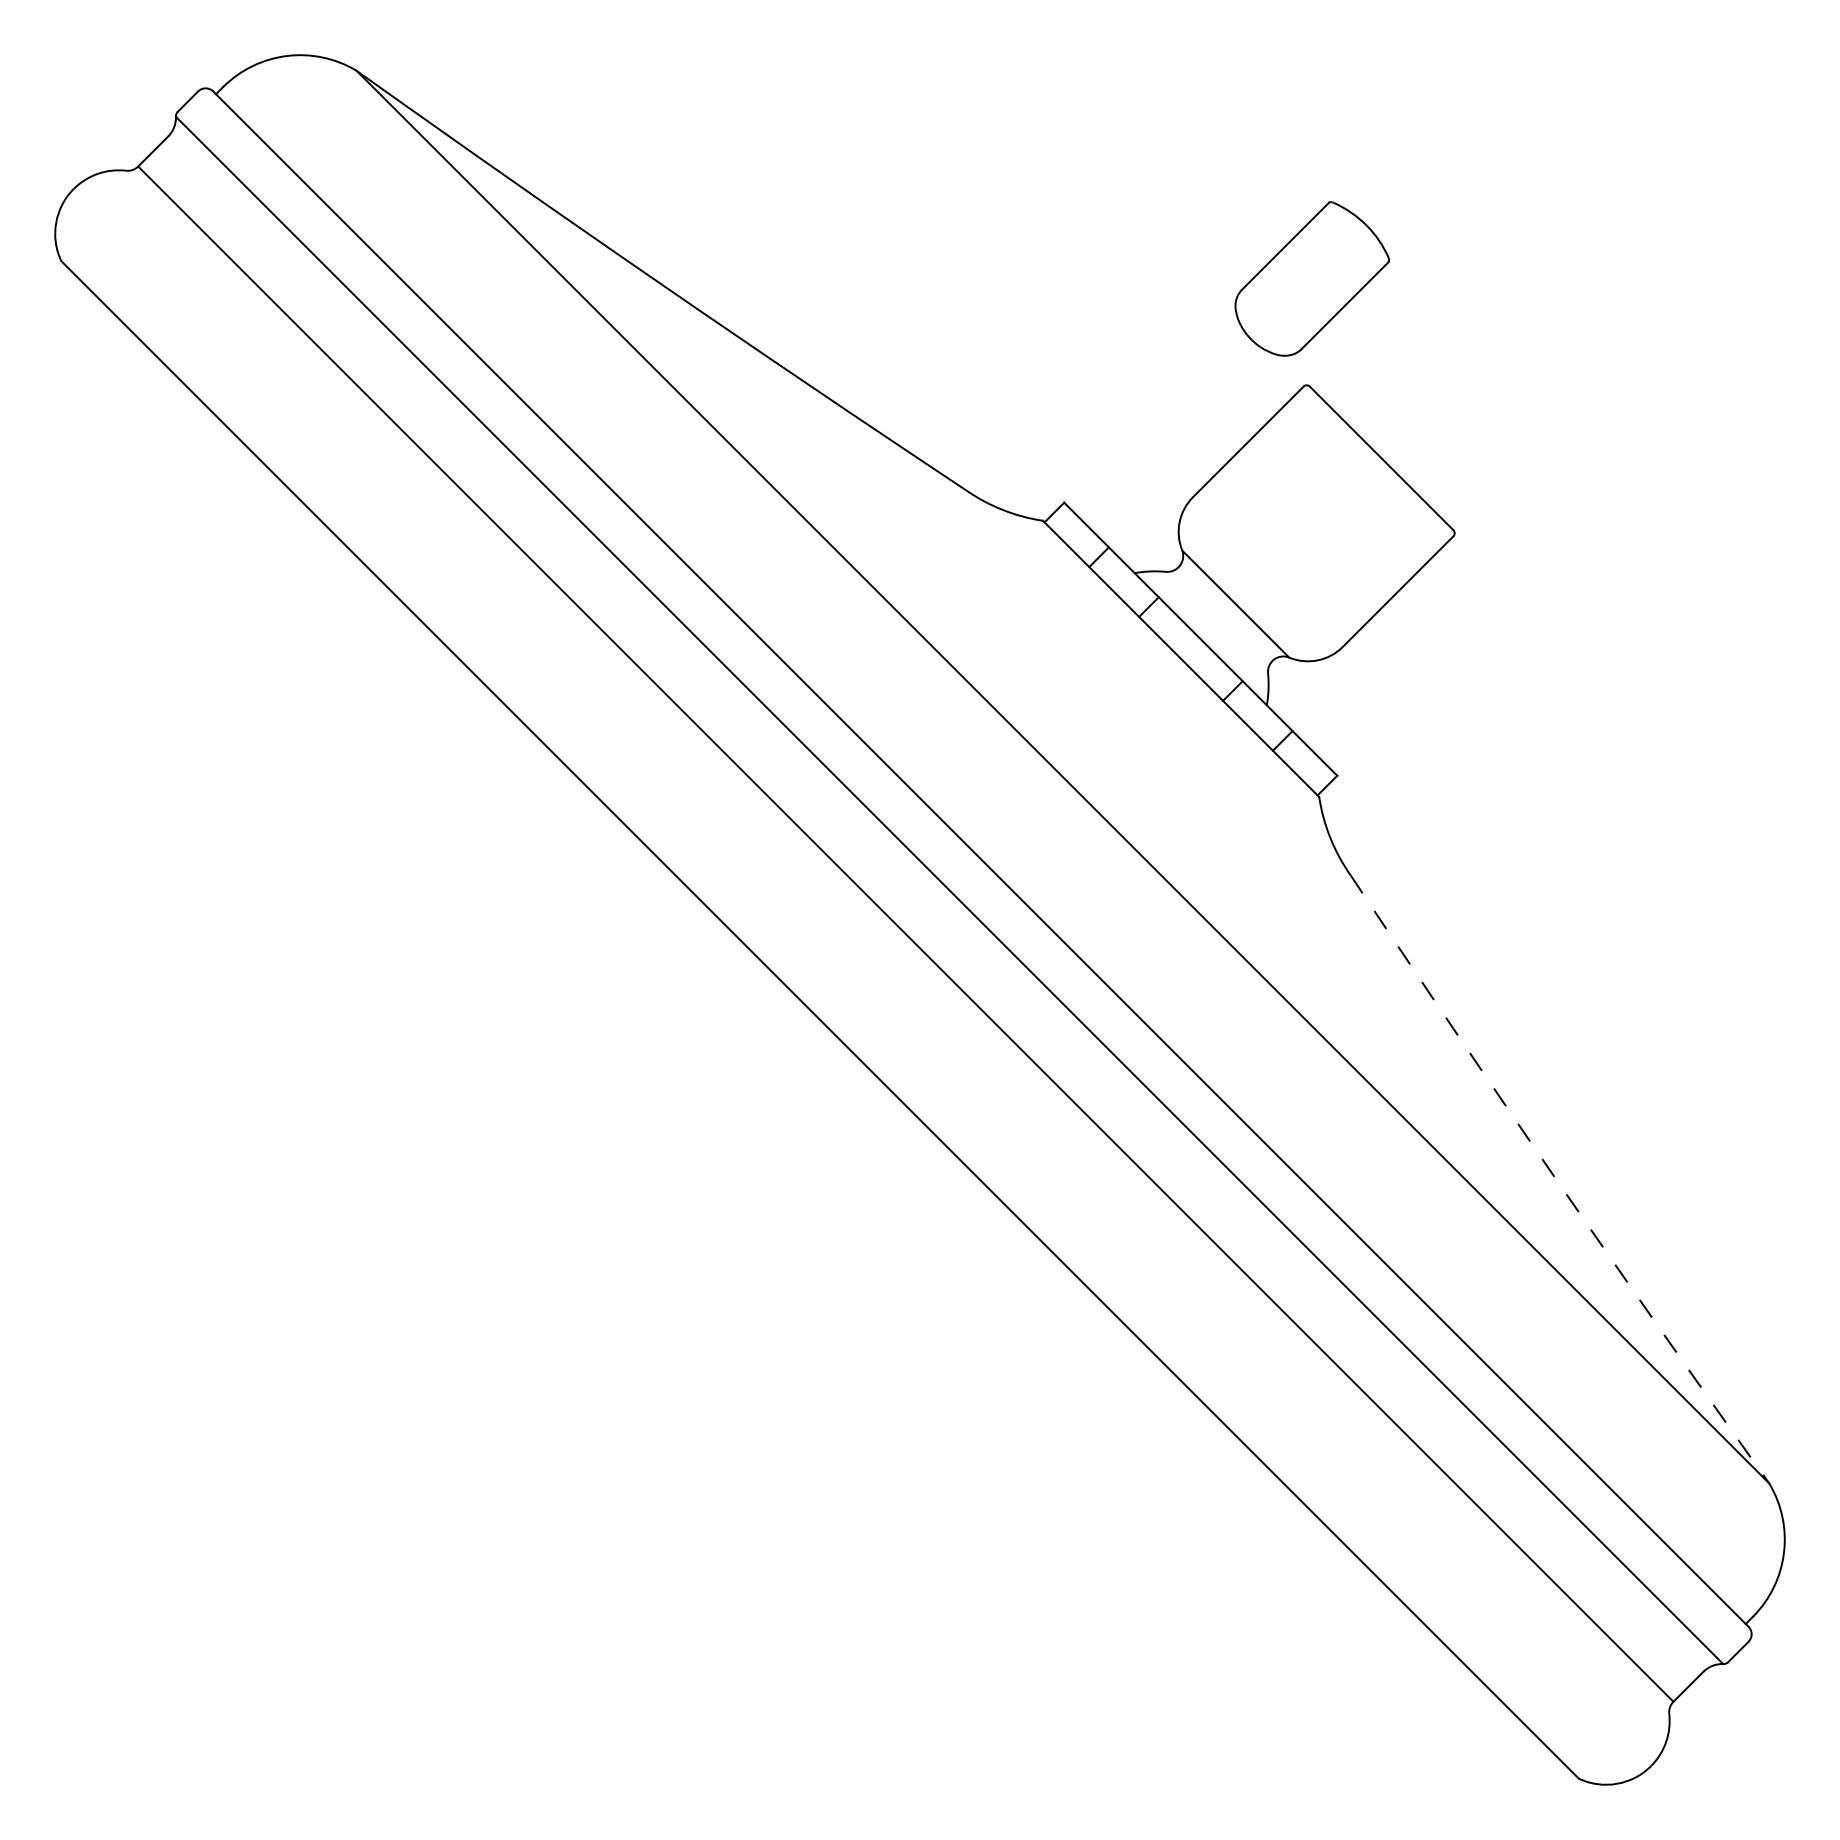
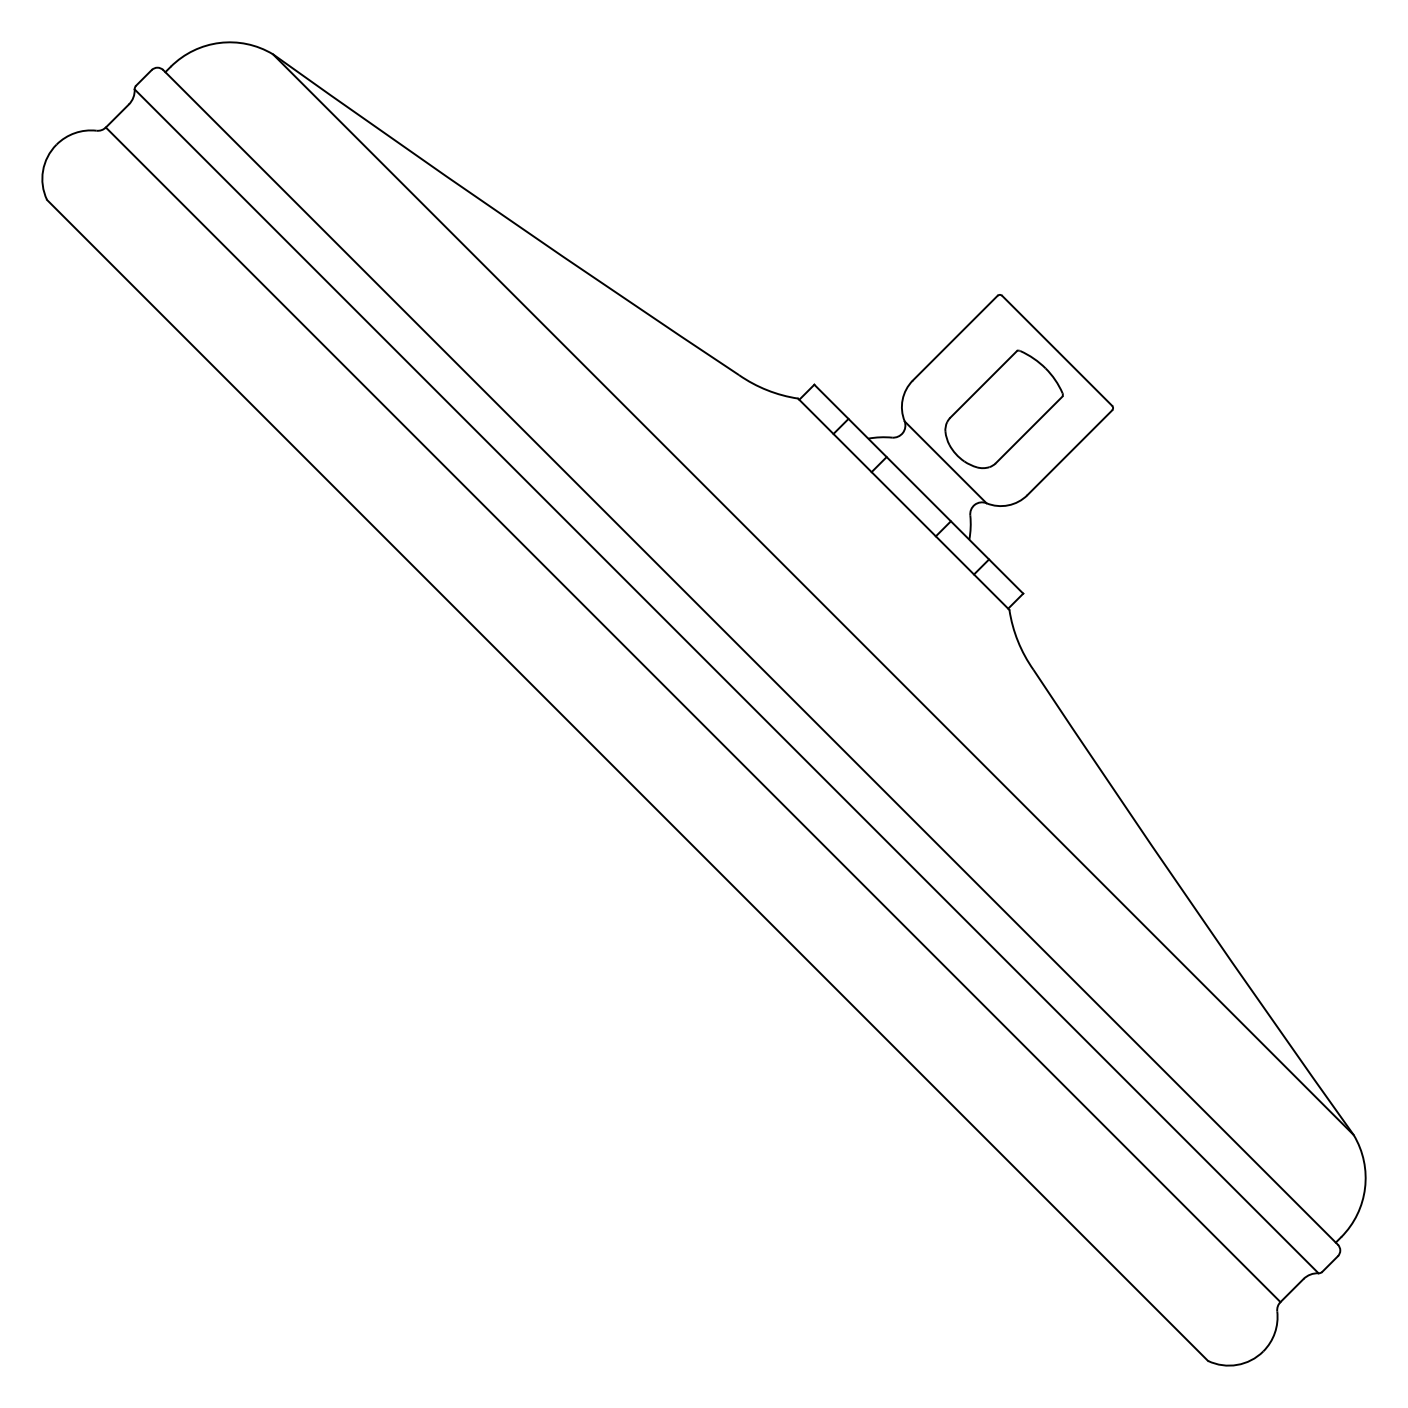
part: (1311, 278) -> (1003, 409), moved
arc: (1557, 1181) -> (1191, 904), dashed -> solid

